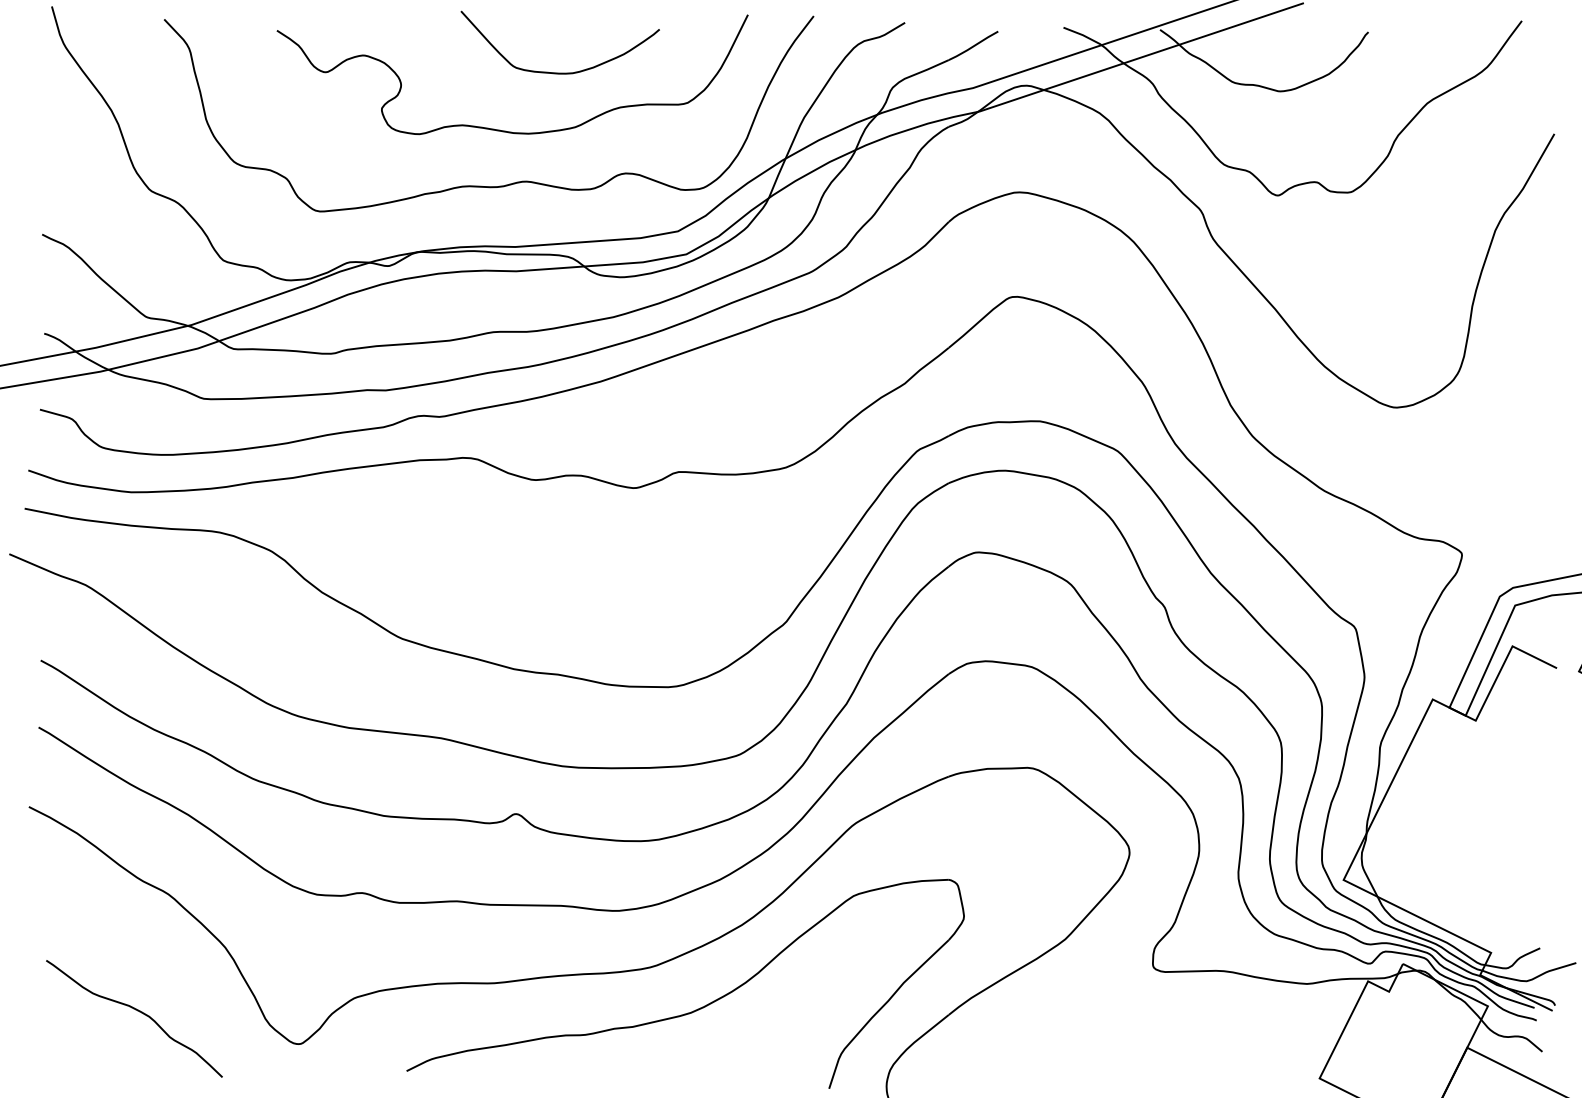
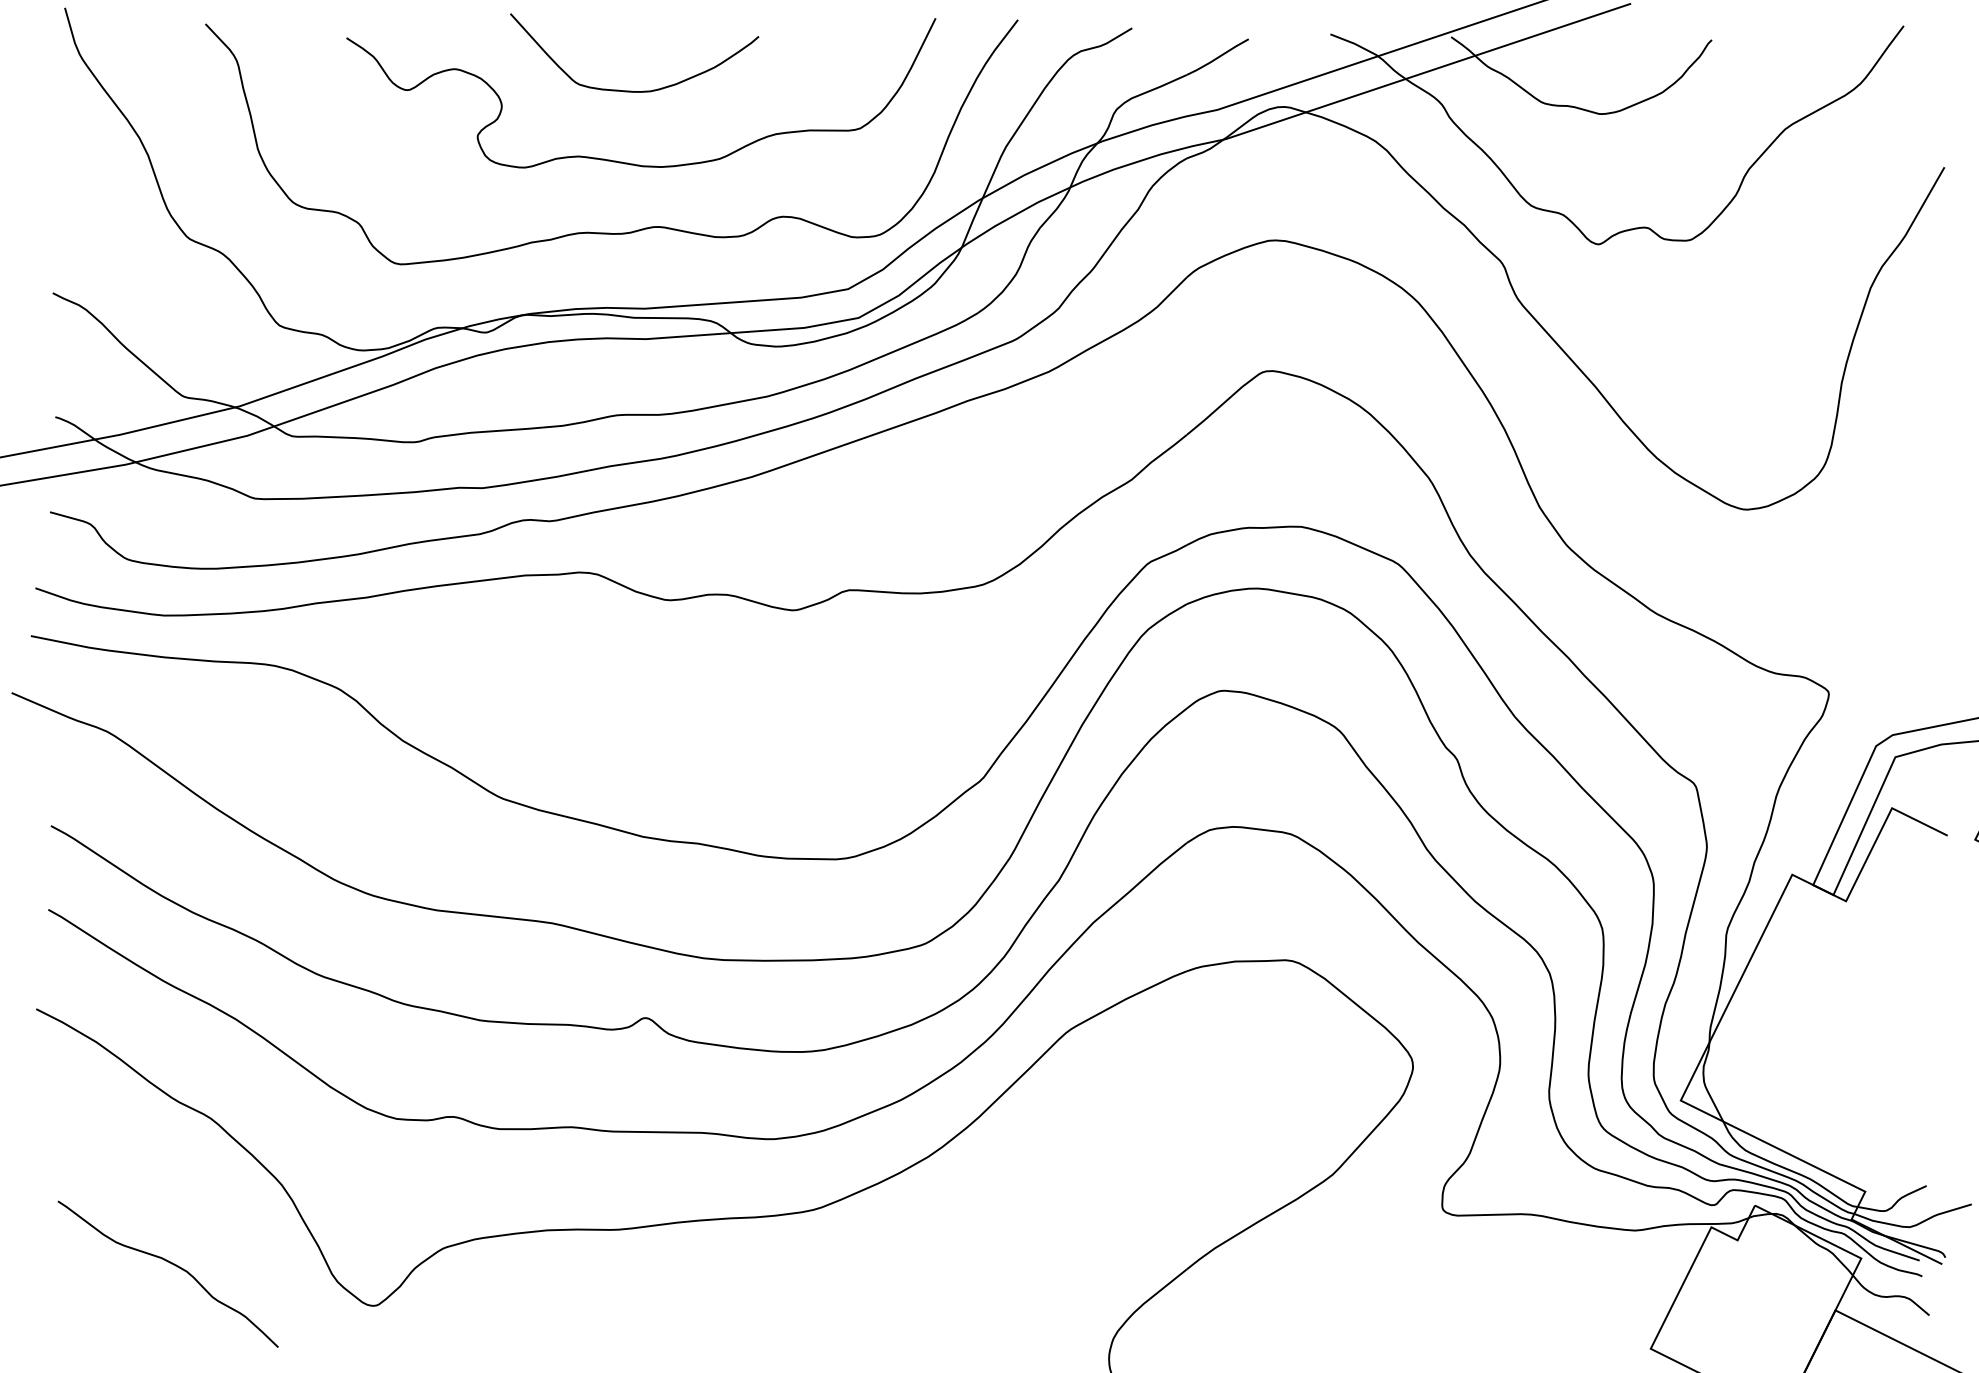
curve: (559, 72) -> (633, 90), moved
part: (697, 1008) -> (872, 1261), removed

